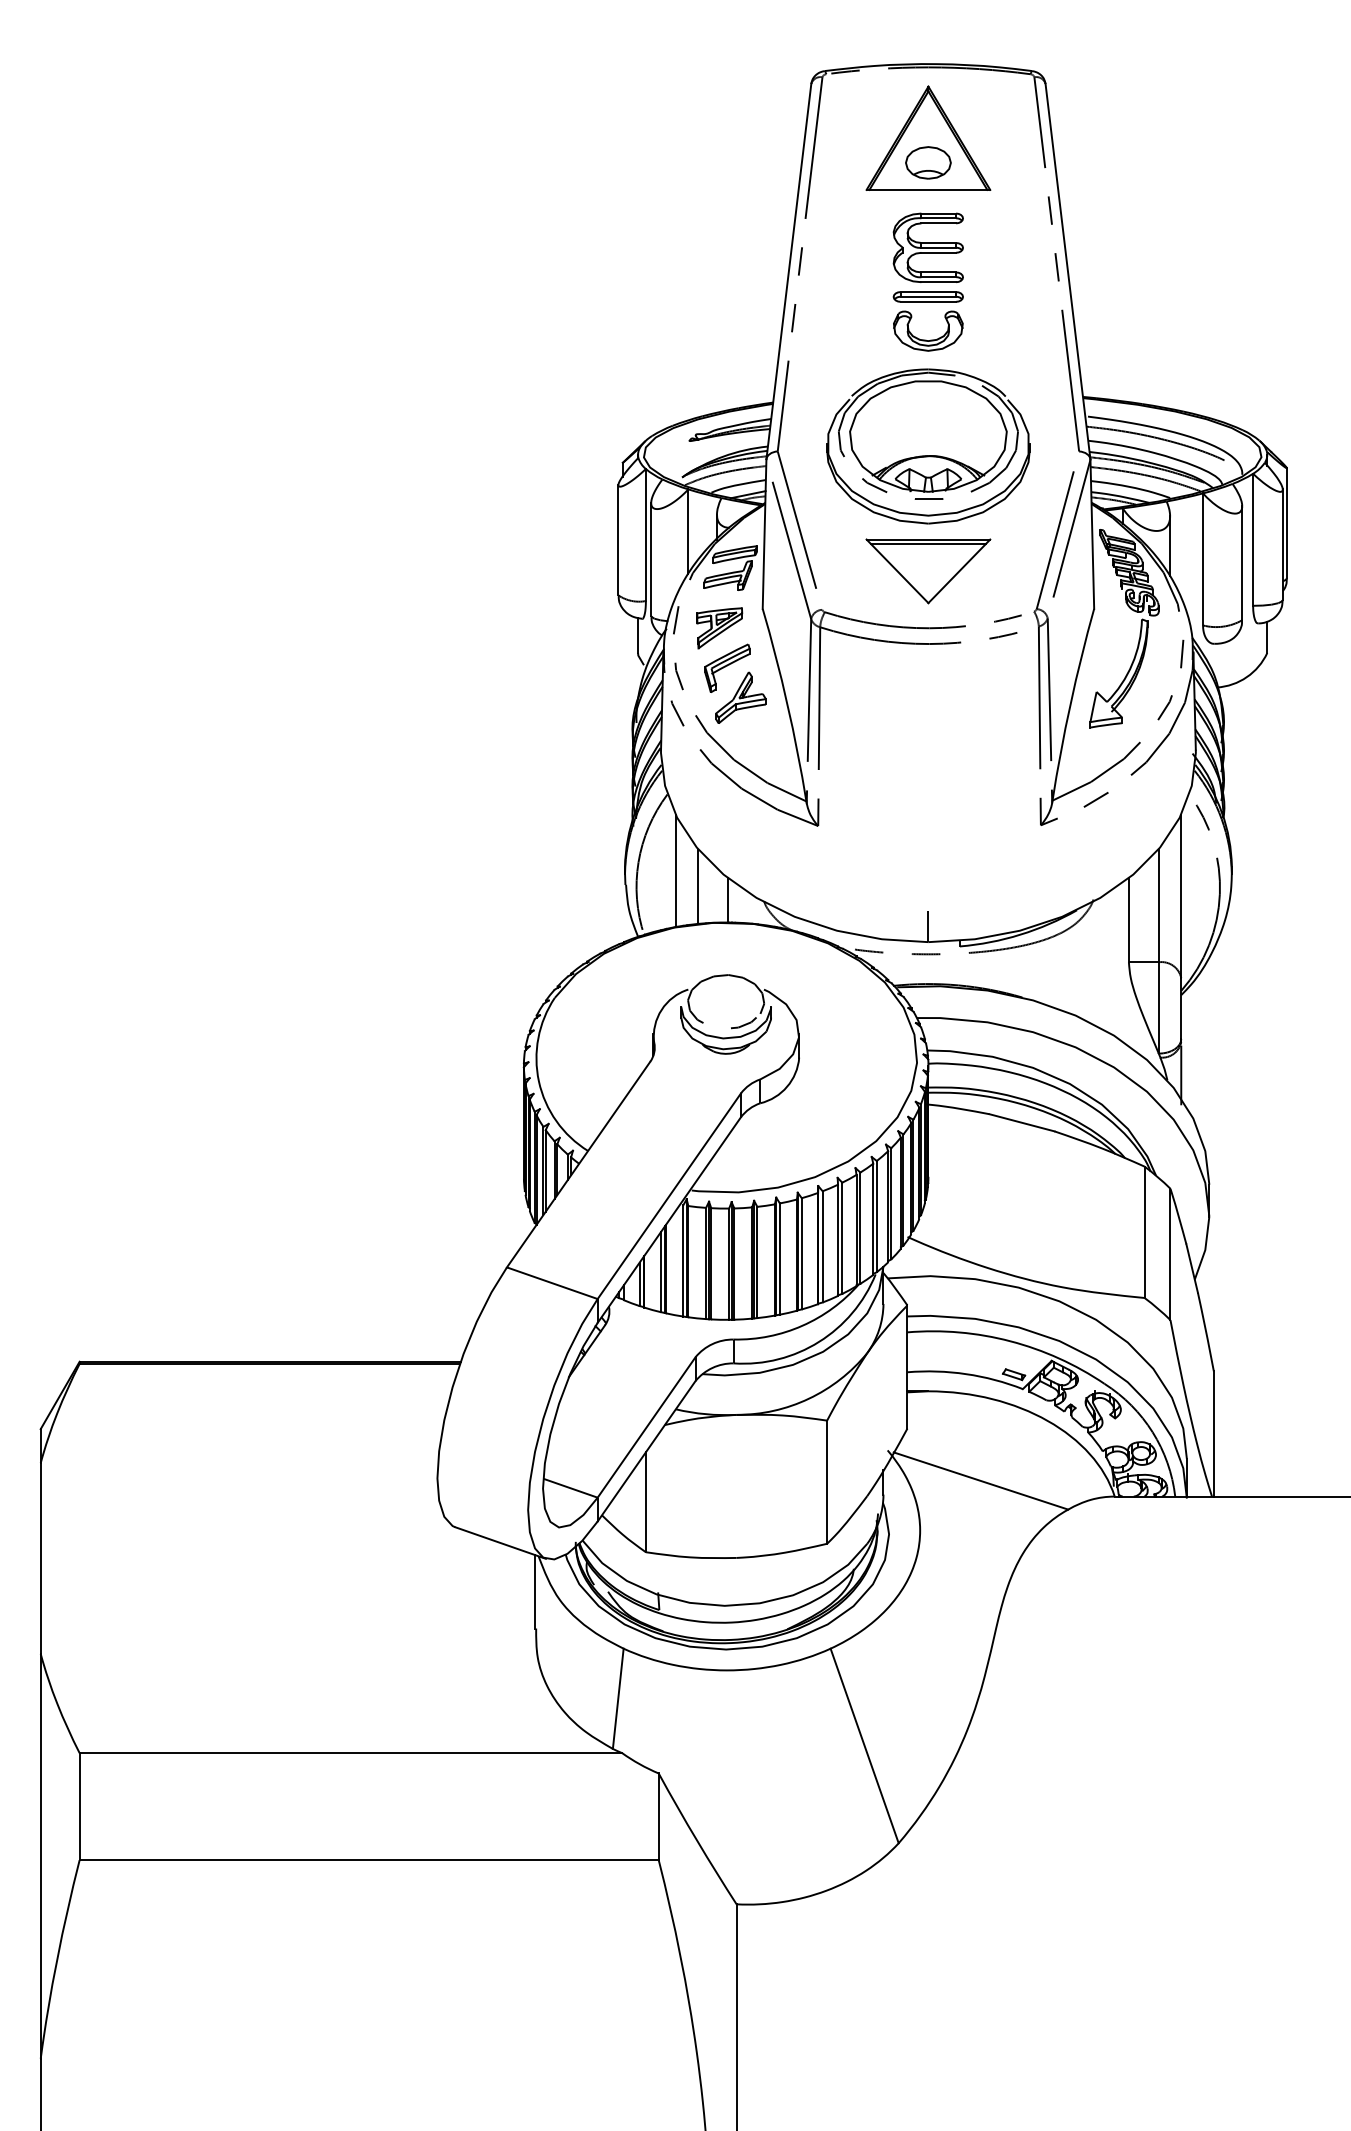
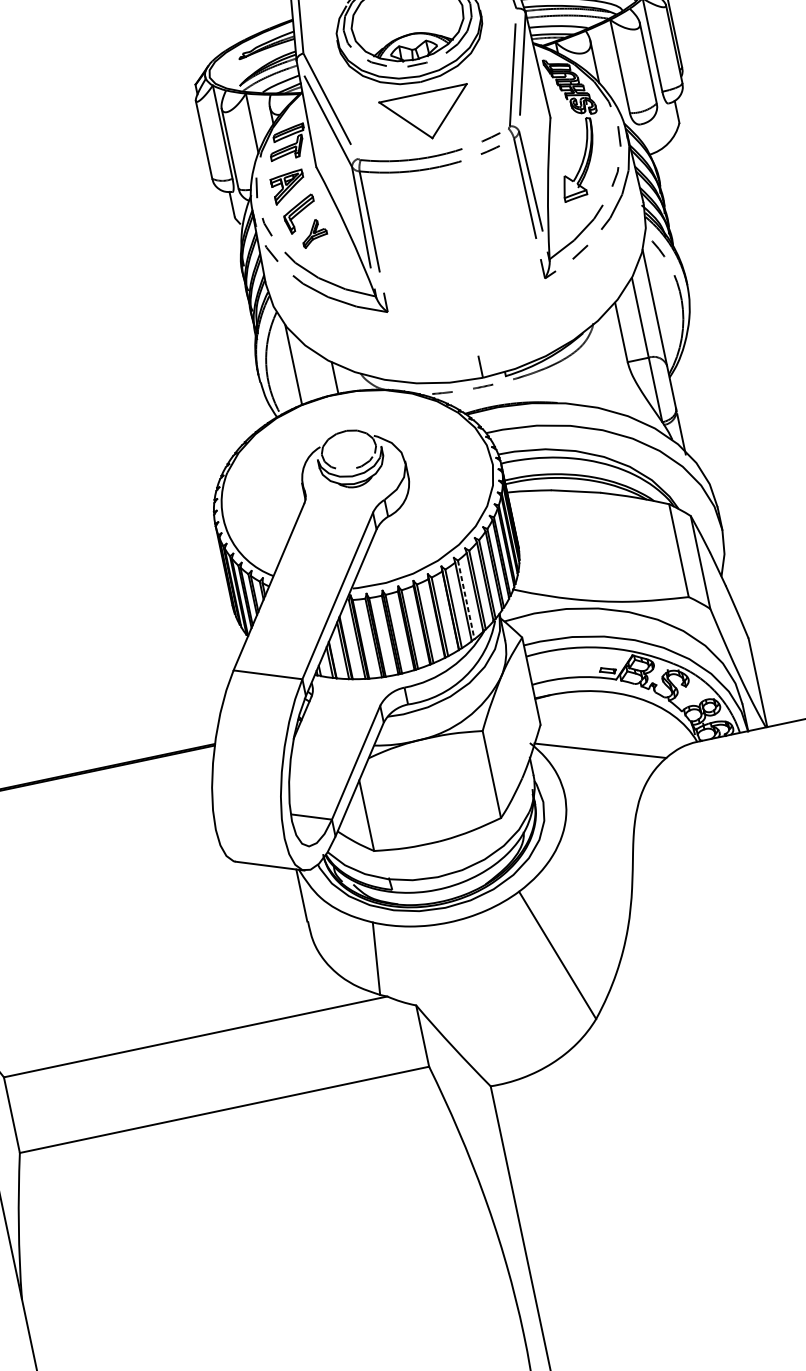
line: (928, 544) -> (423, 96), removed
part: (740, 697) -> (313, 232), size x0.7
line: (698, 886) -> (312, 372), removed
line: (842, 1238) -> (466, 600), solid -> dashed

